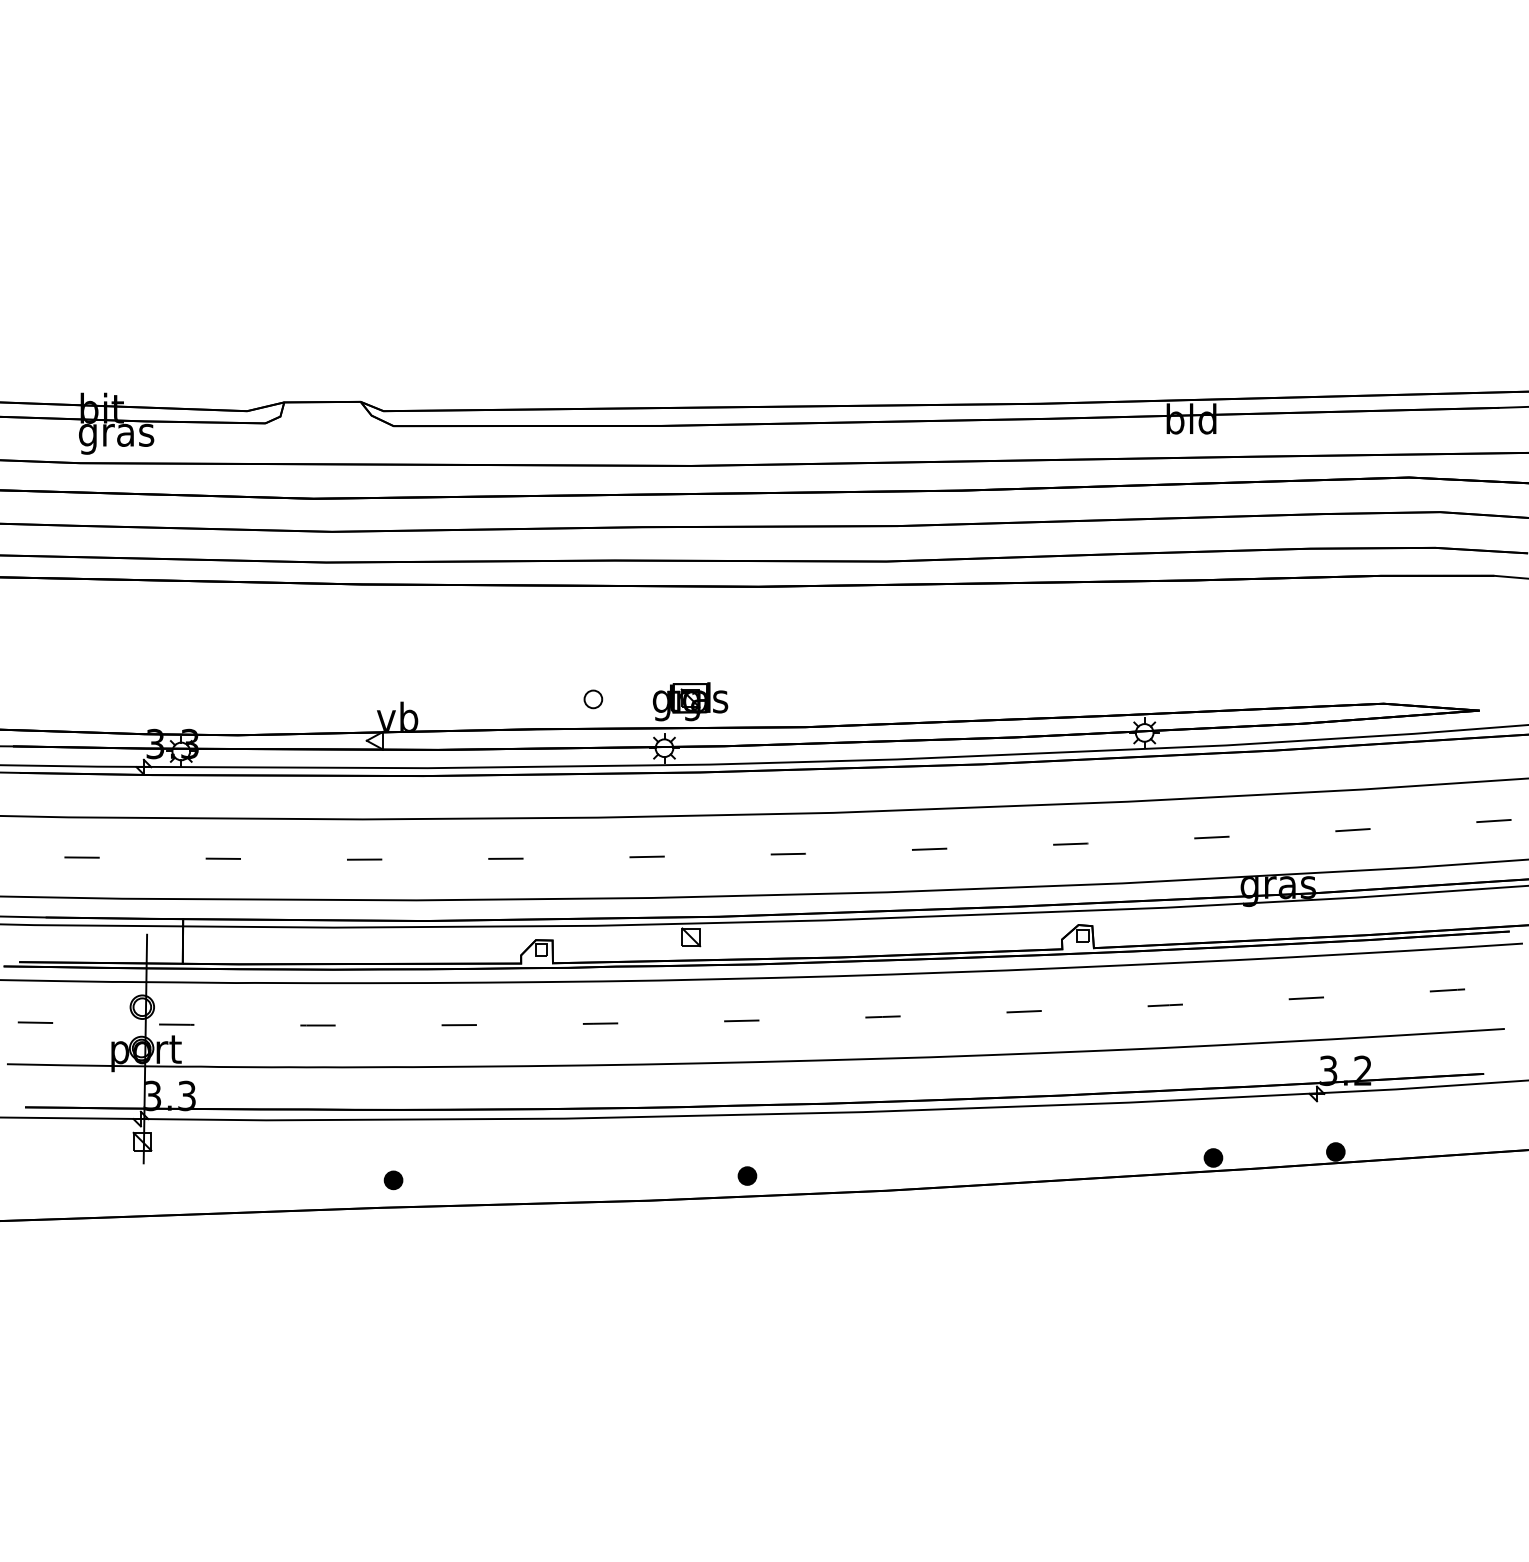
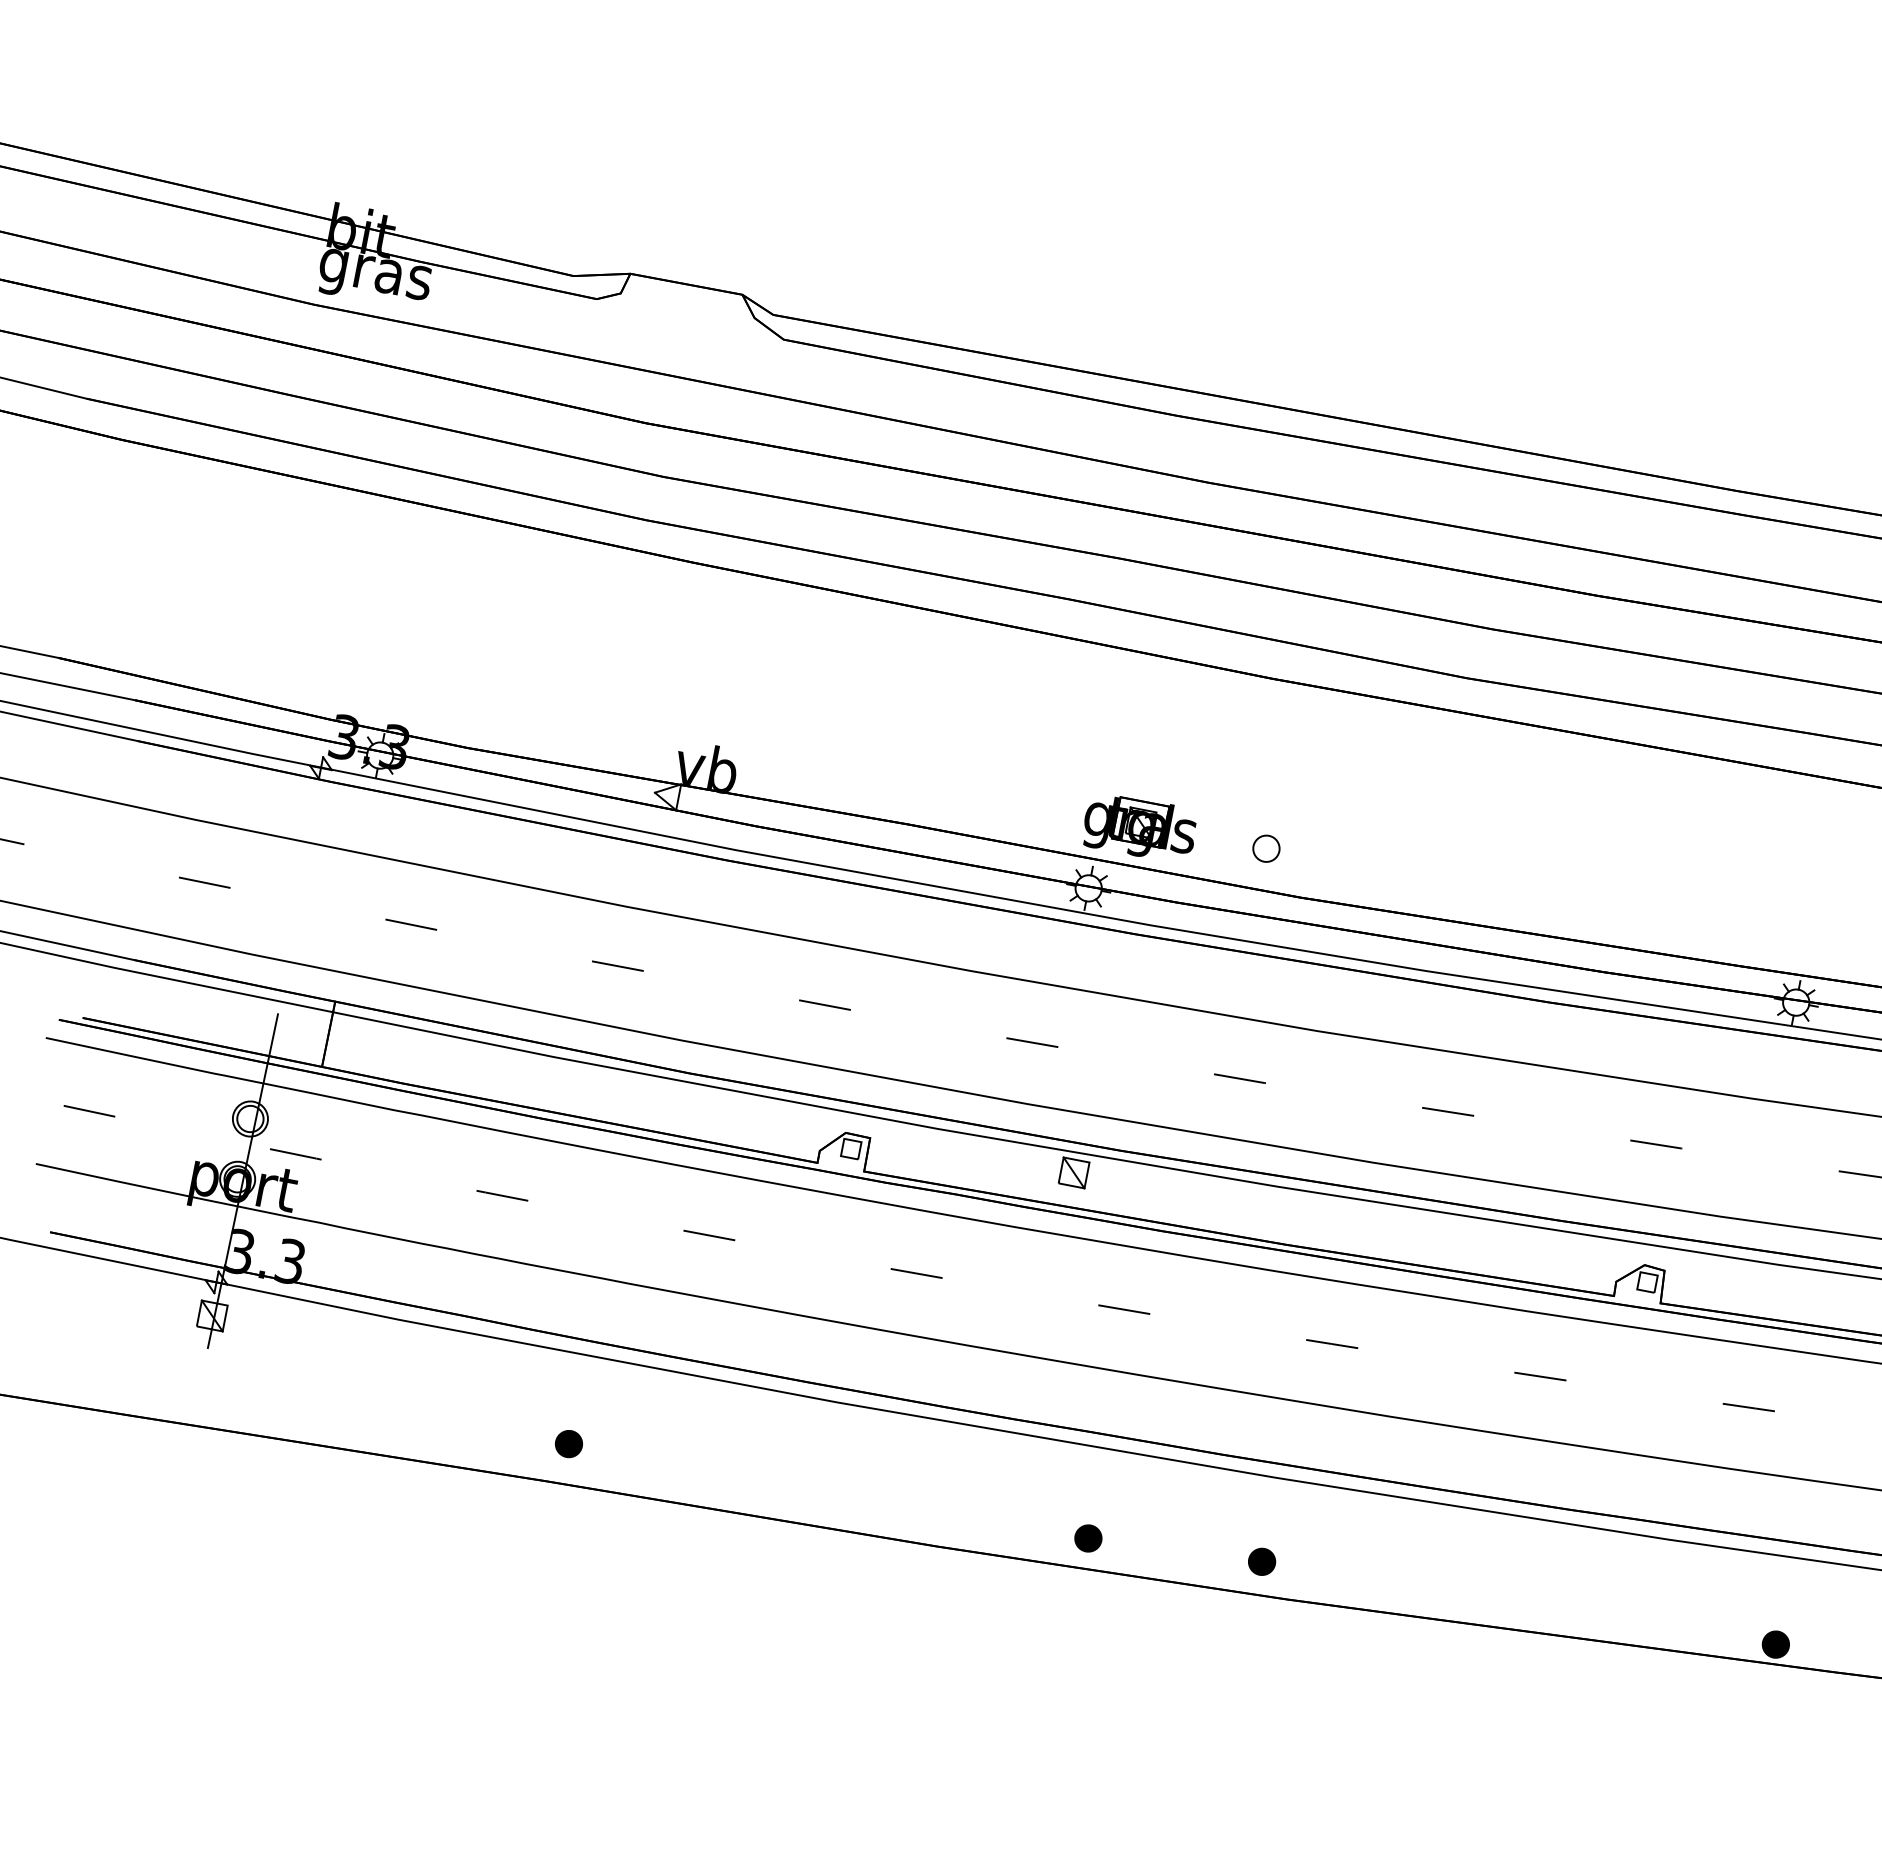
part: (593, 699) -> (1266, 848), moved
part: (864, 1168) -> (1261, 1560), added

